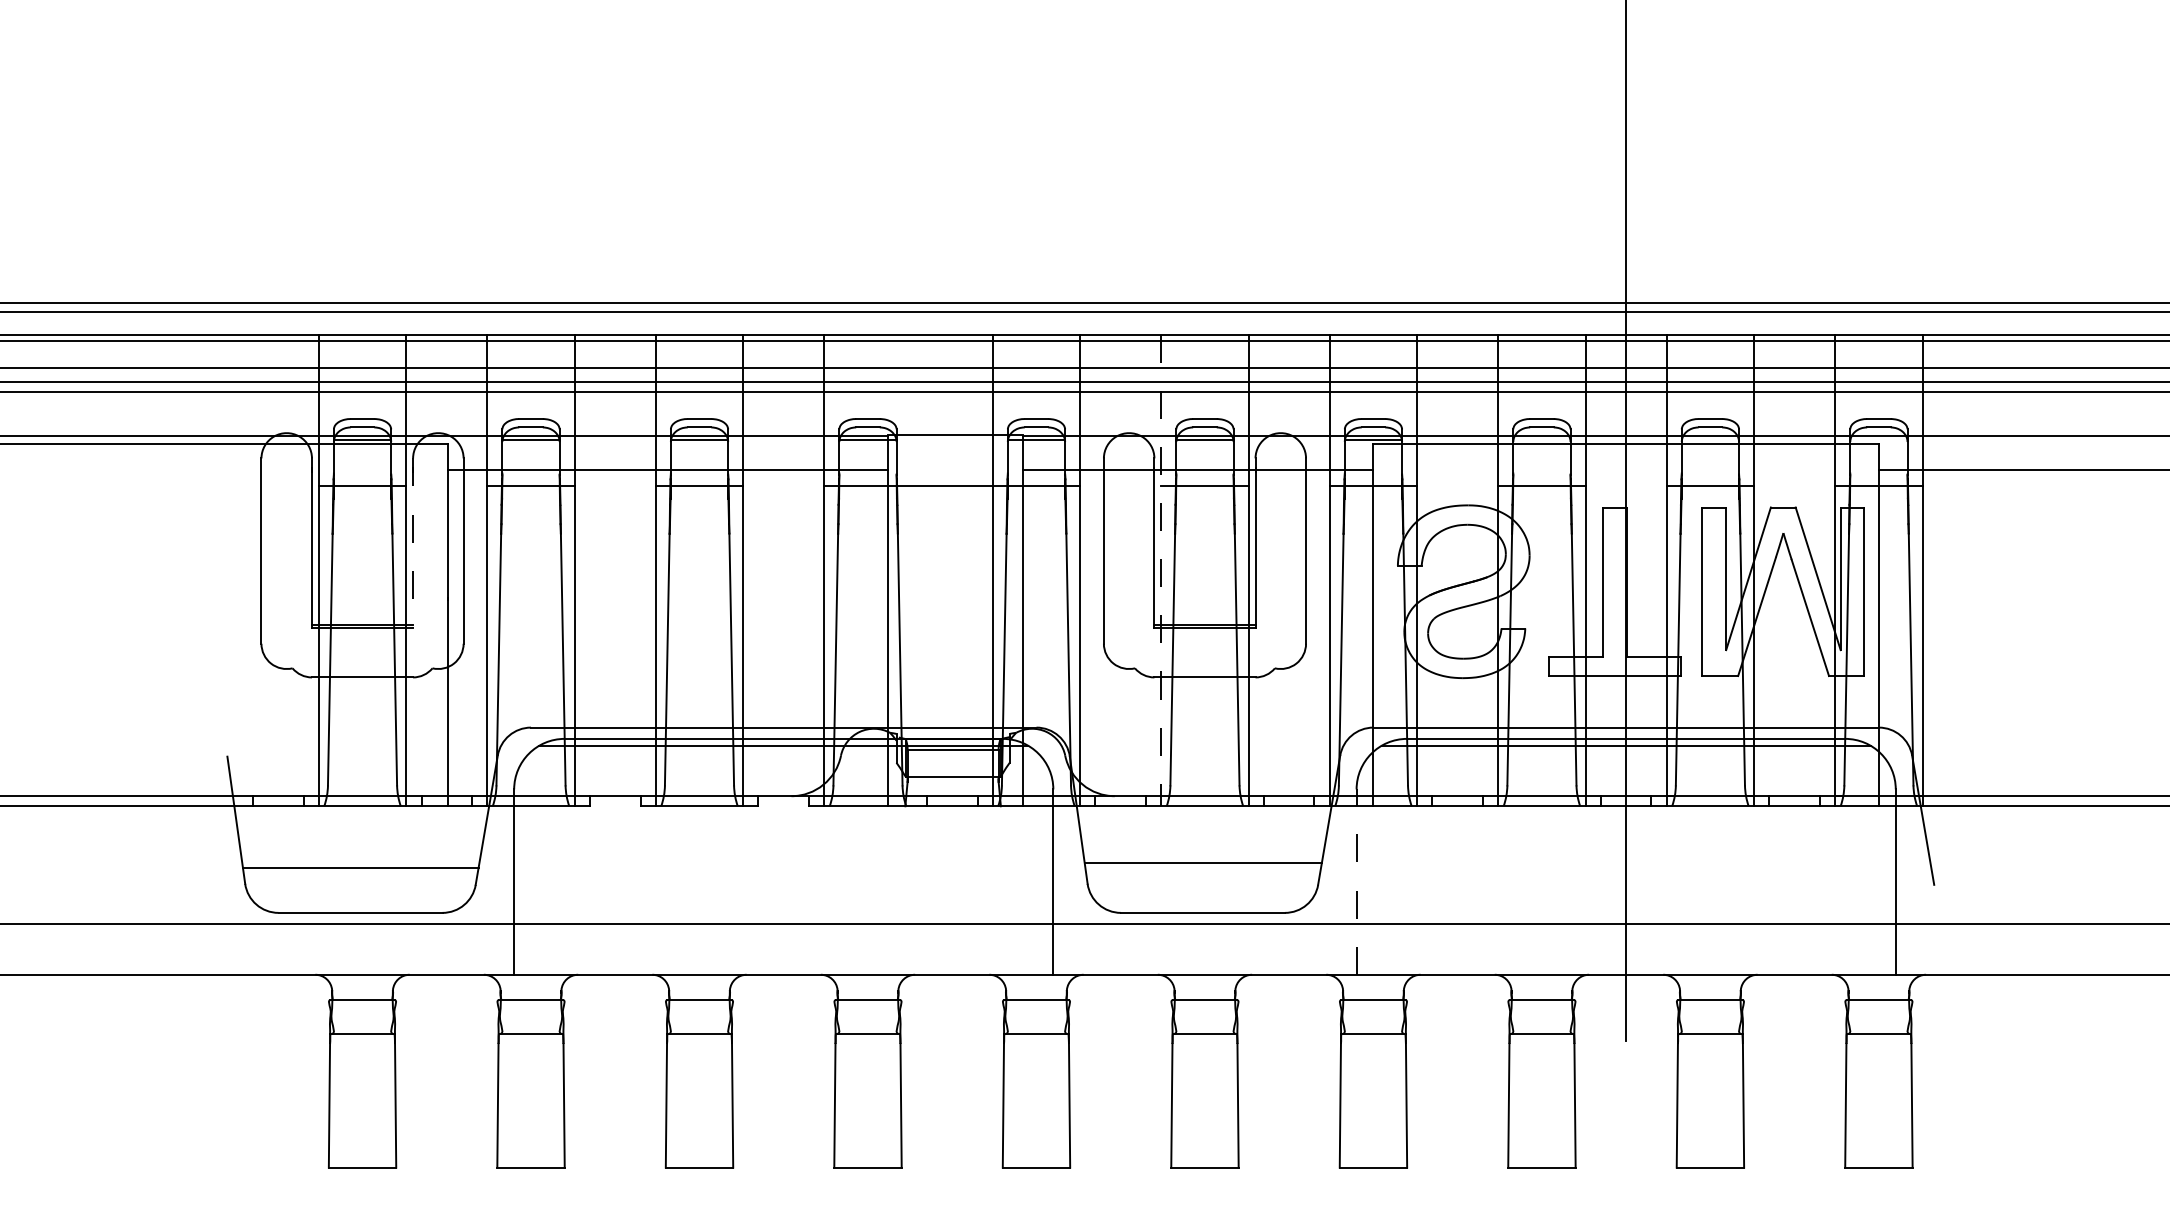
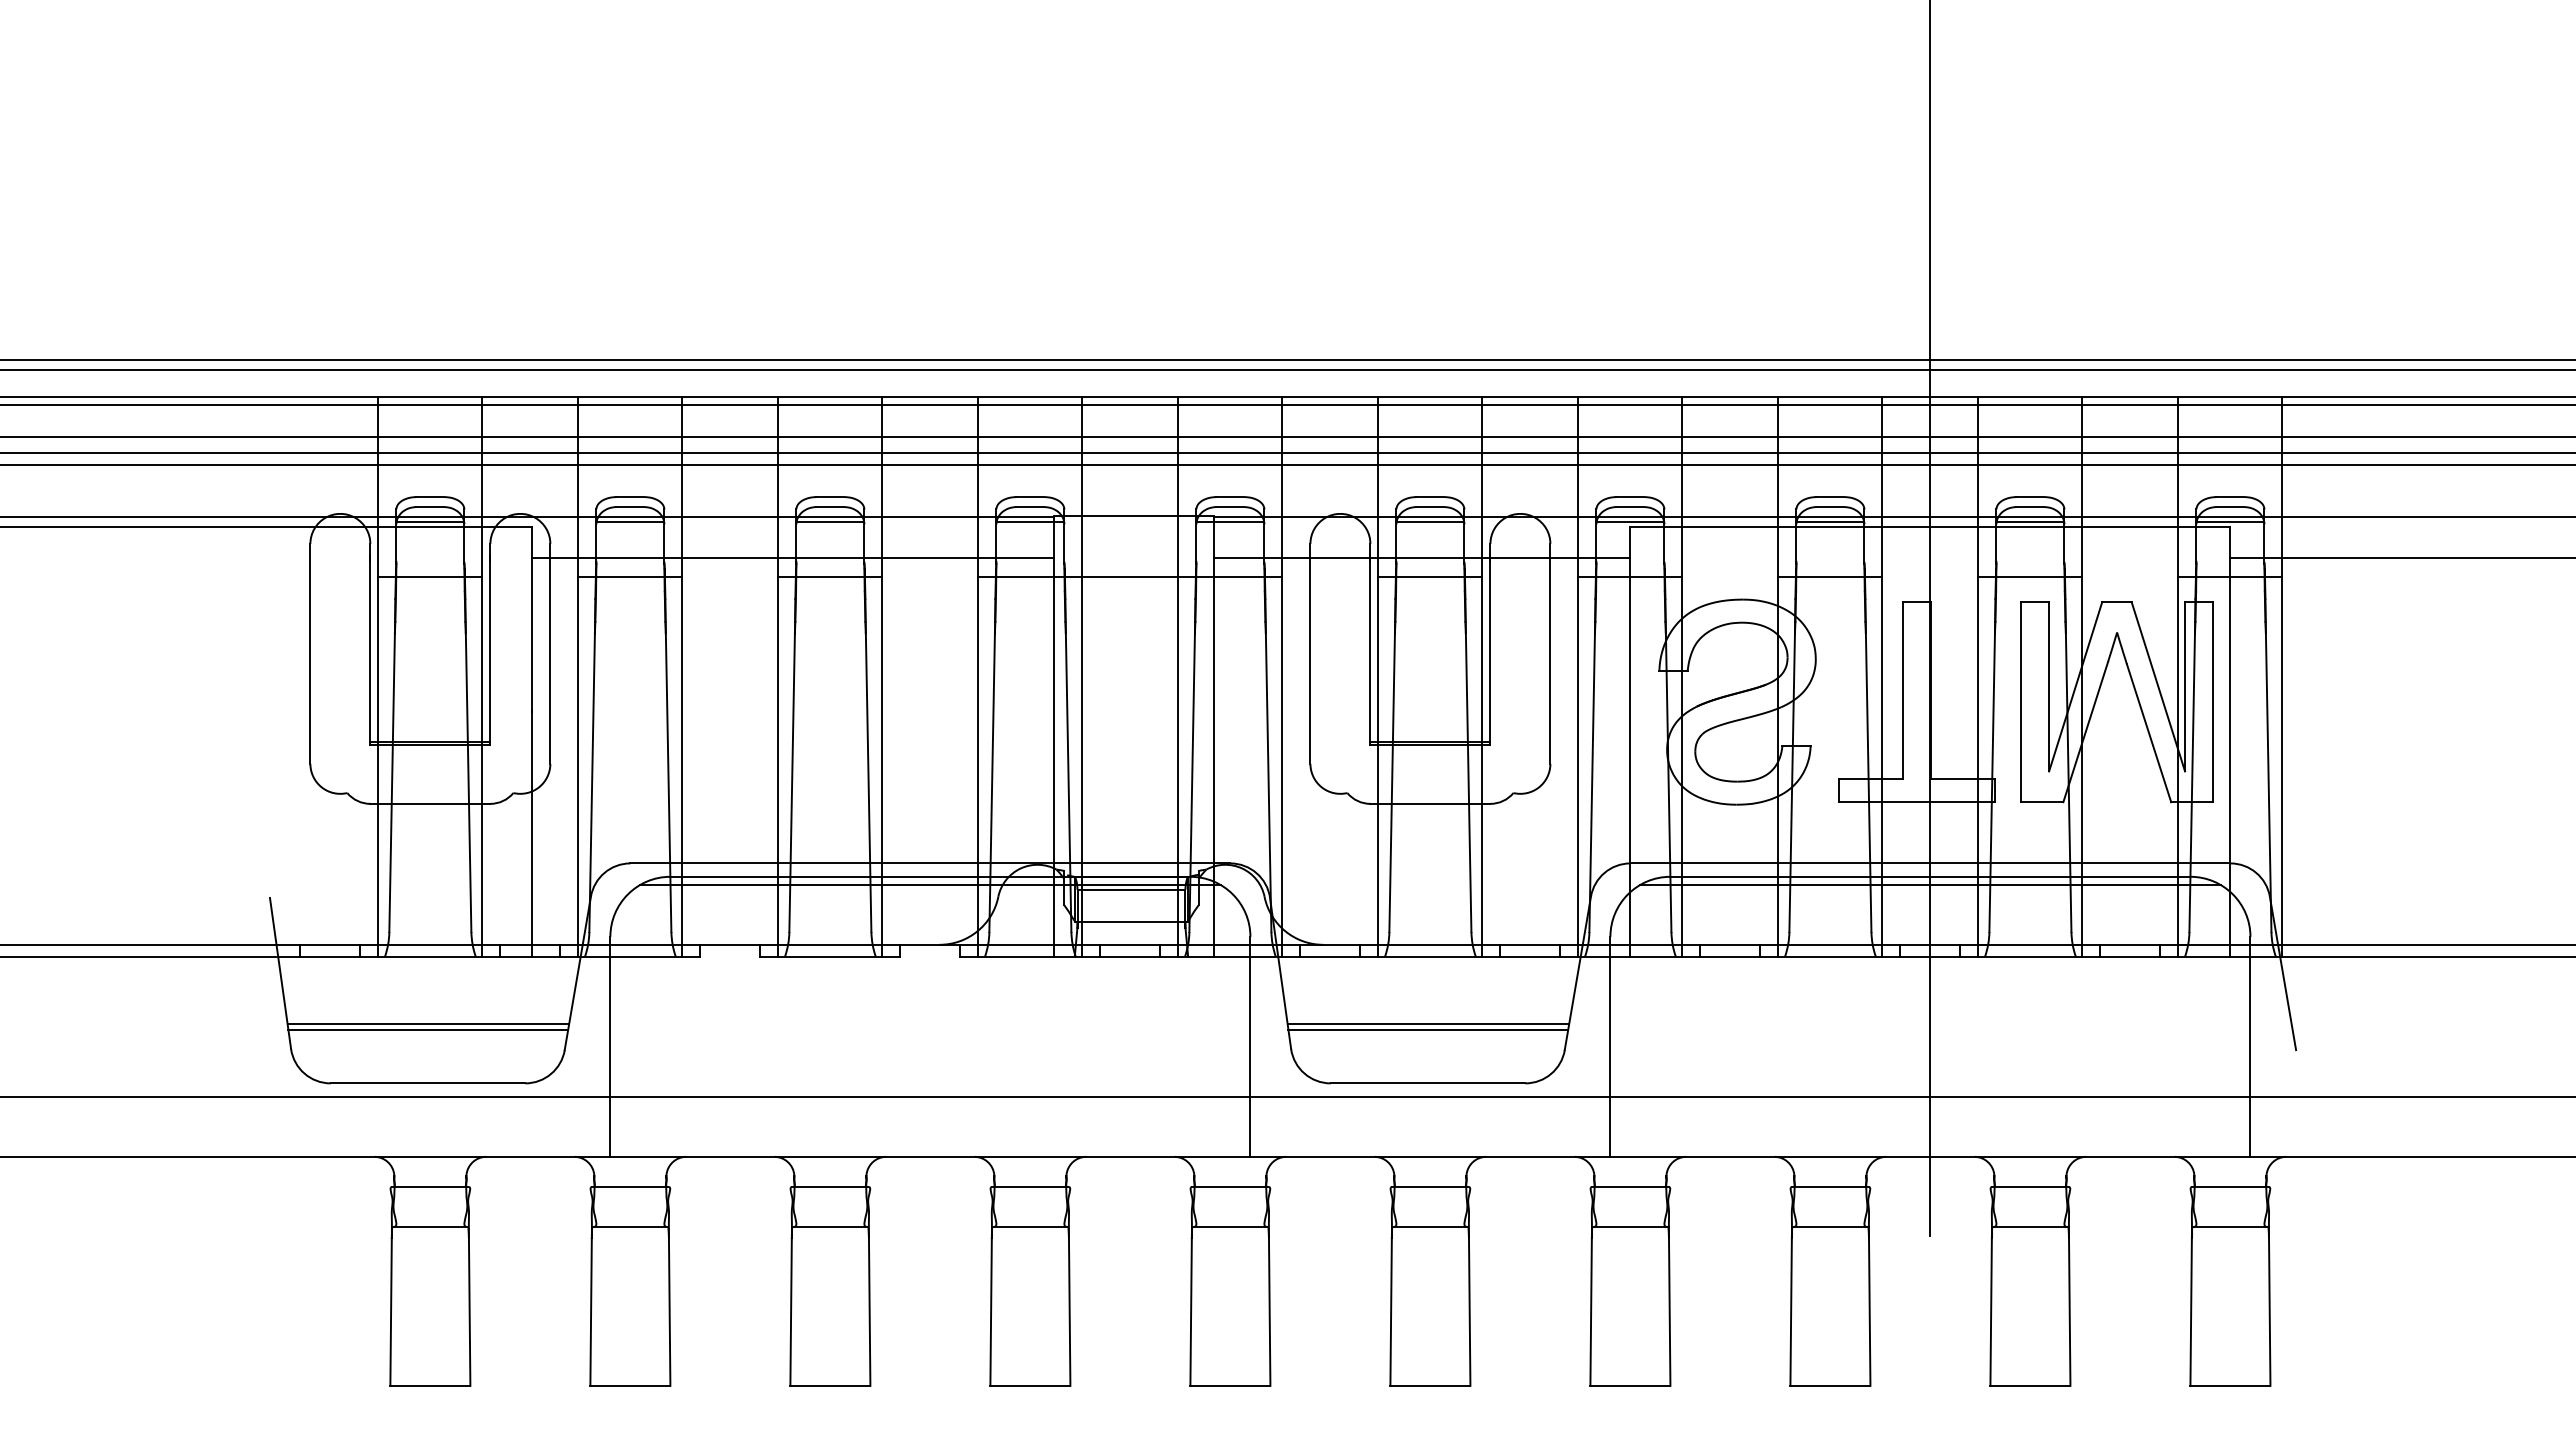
line: (1542, 439) -> (1830, 521), added
line: (1710, 439) -> (2030, 521), added
line: (1878, 439) -> (2230, 521), added
line: (413, 543) -> (490, 644), dashed -> solid
line: (911, 570) -> (1082, 676), added
line: (1161, 570) -> (1378, 677), dashed -> solid
line: (360, 862) -> (428, 1023), added
line: (1203, 867) -> (1428, 1029), added
line: (1356, 881) -> (1610, 1046), dashed -> solid

